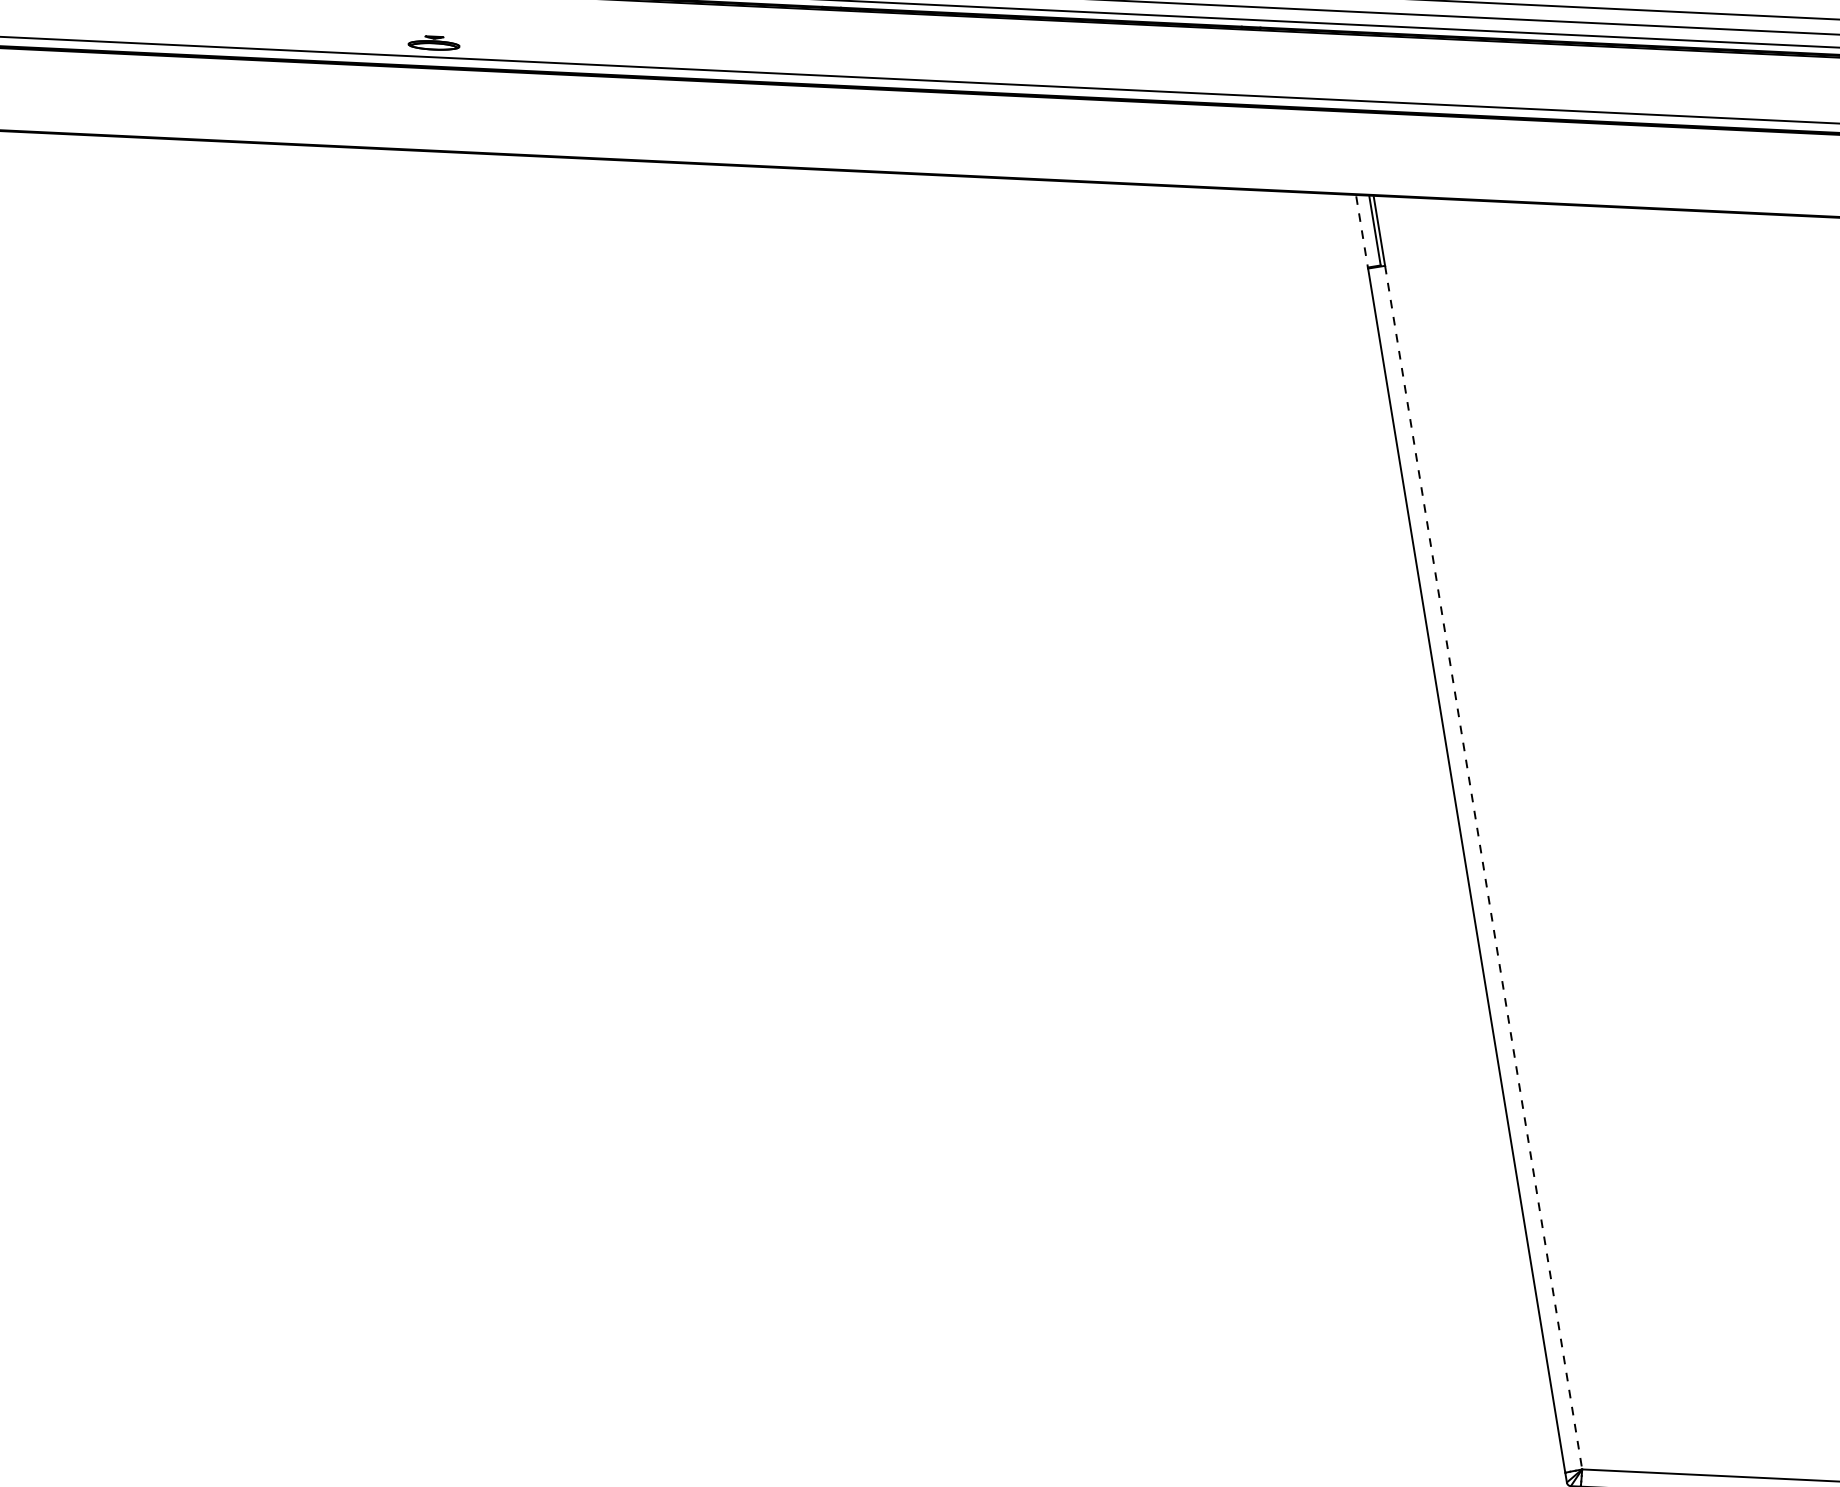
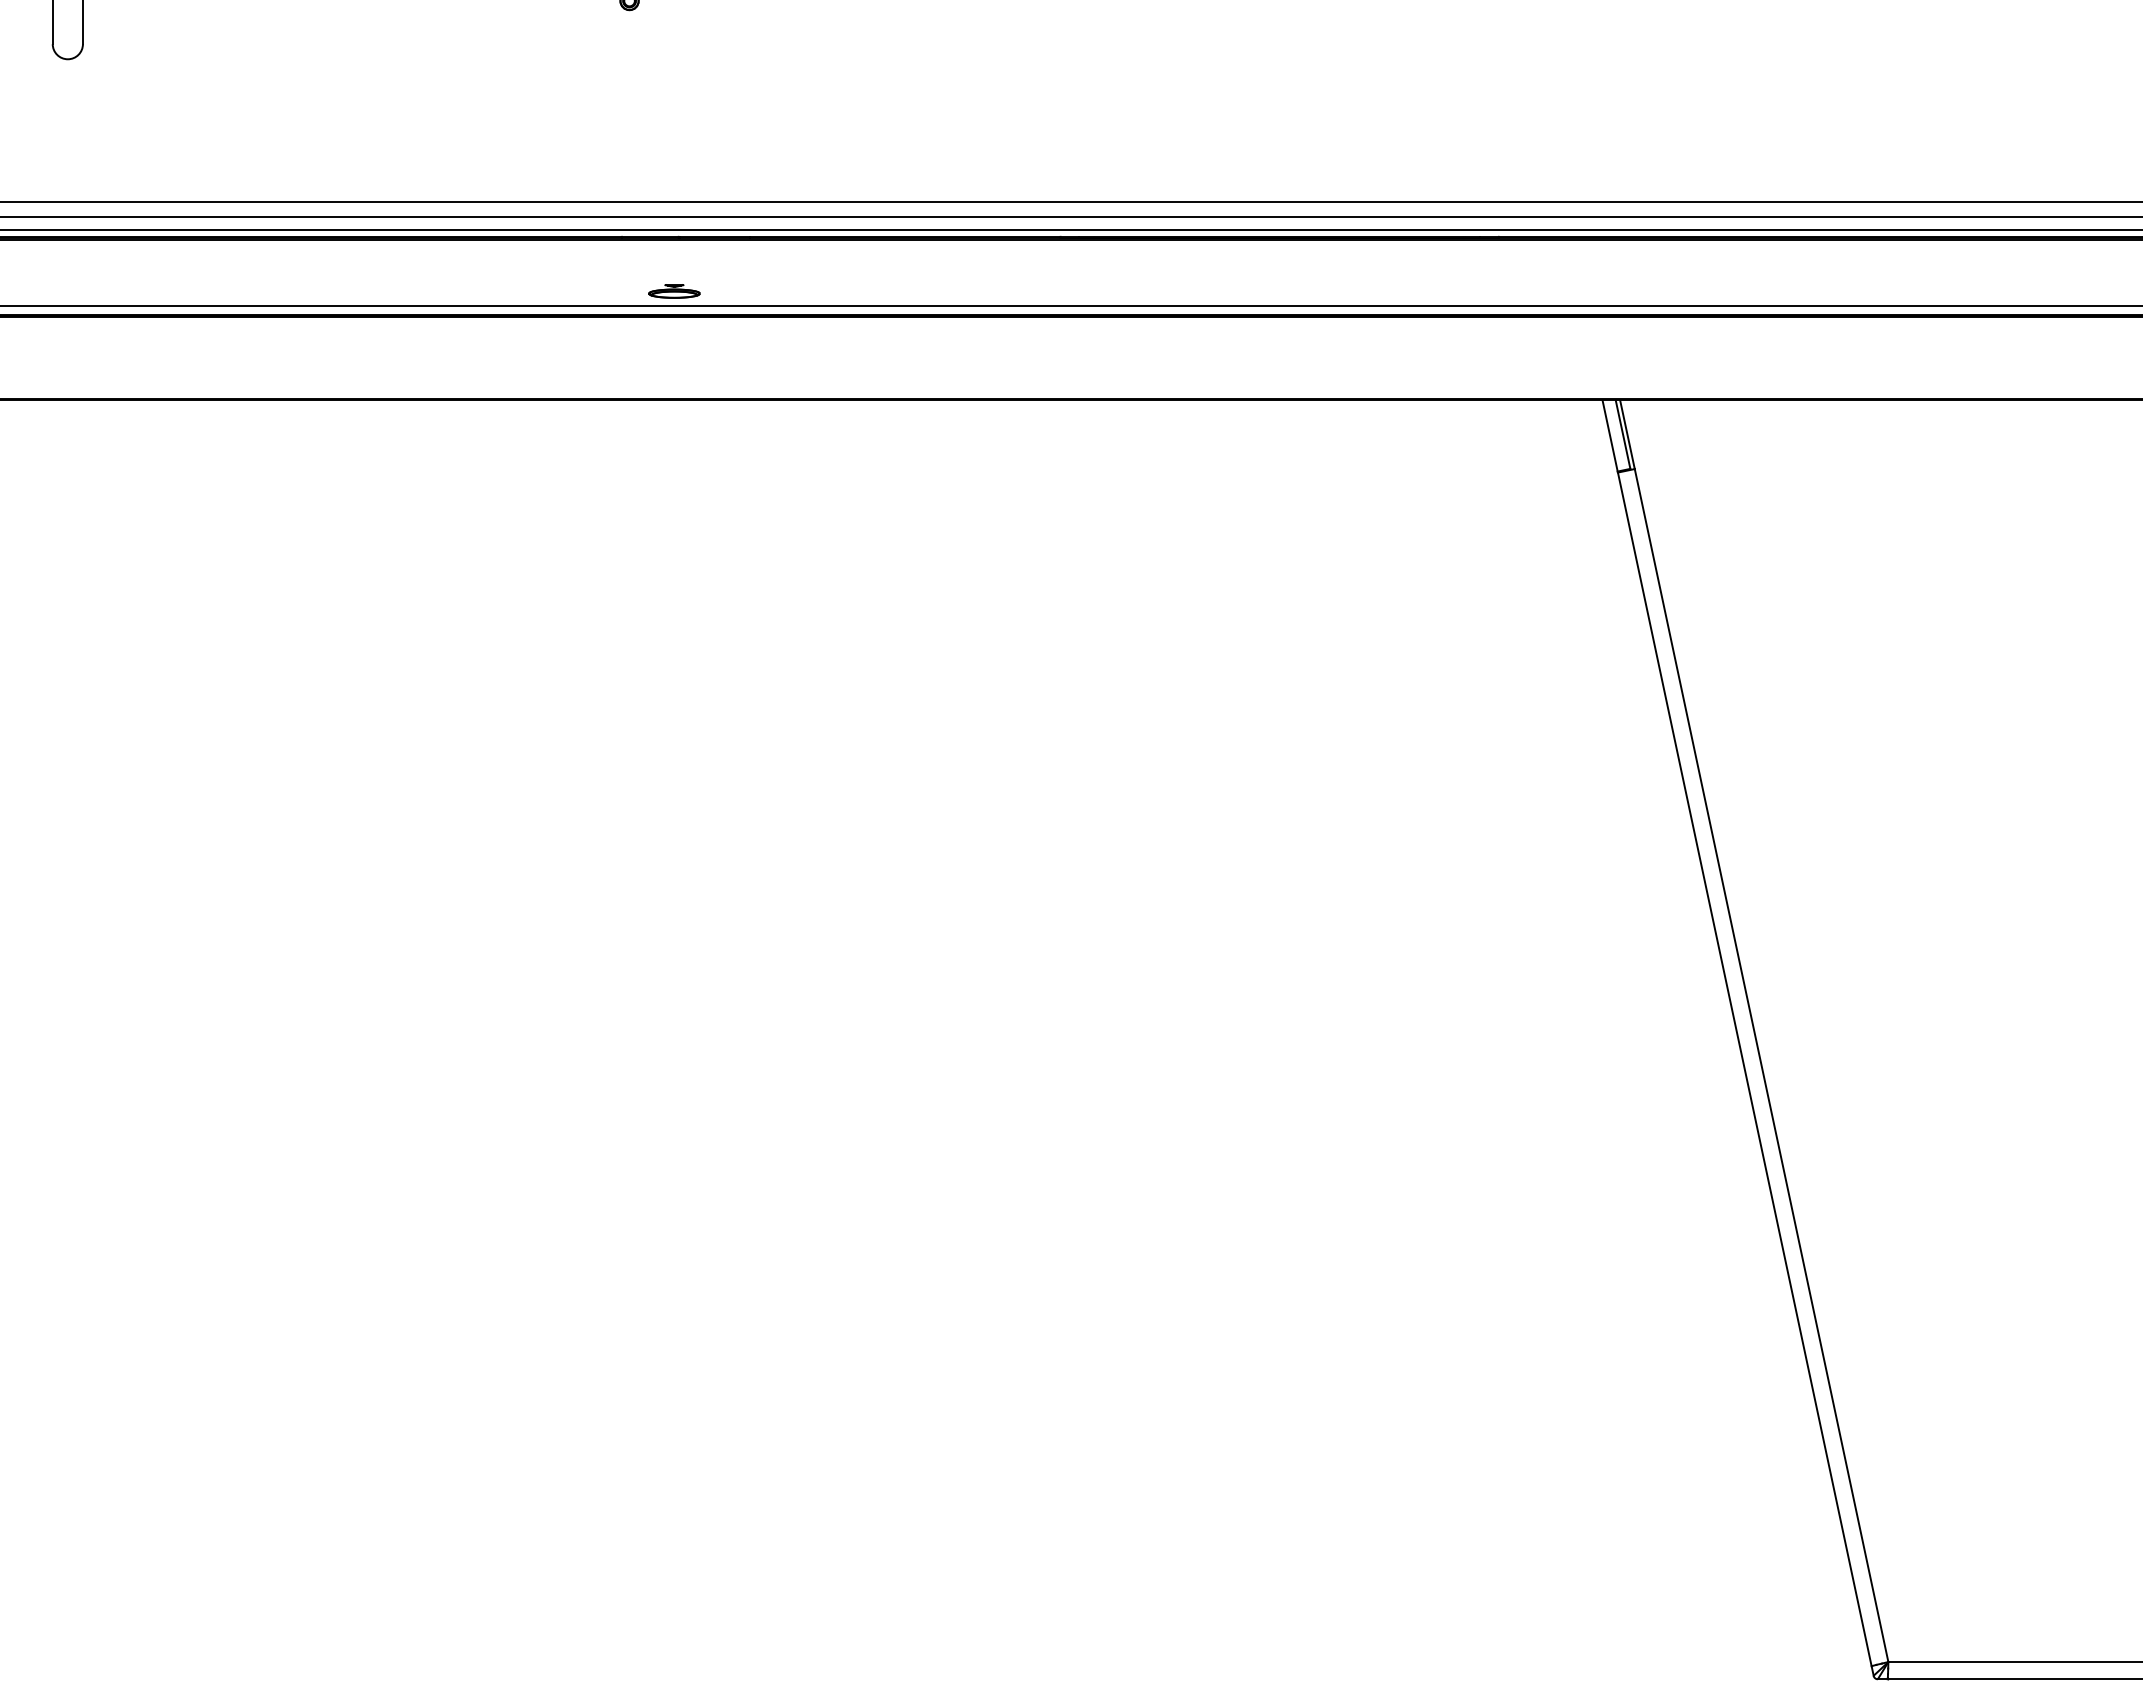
line: (1362, 232) -> (1610, 436), dashed -> solid
line: (1483, 867) -> (1761, 1065), dashed -> solid

